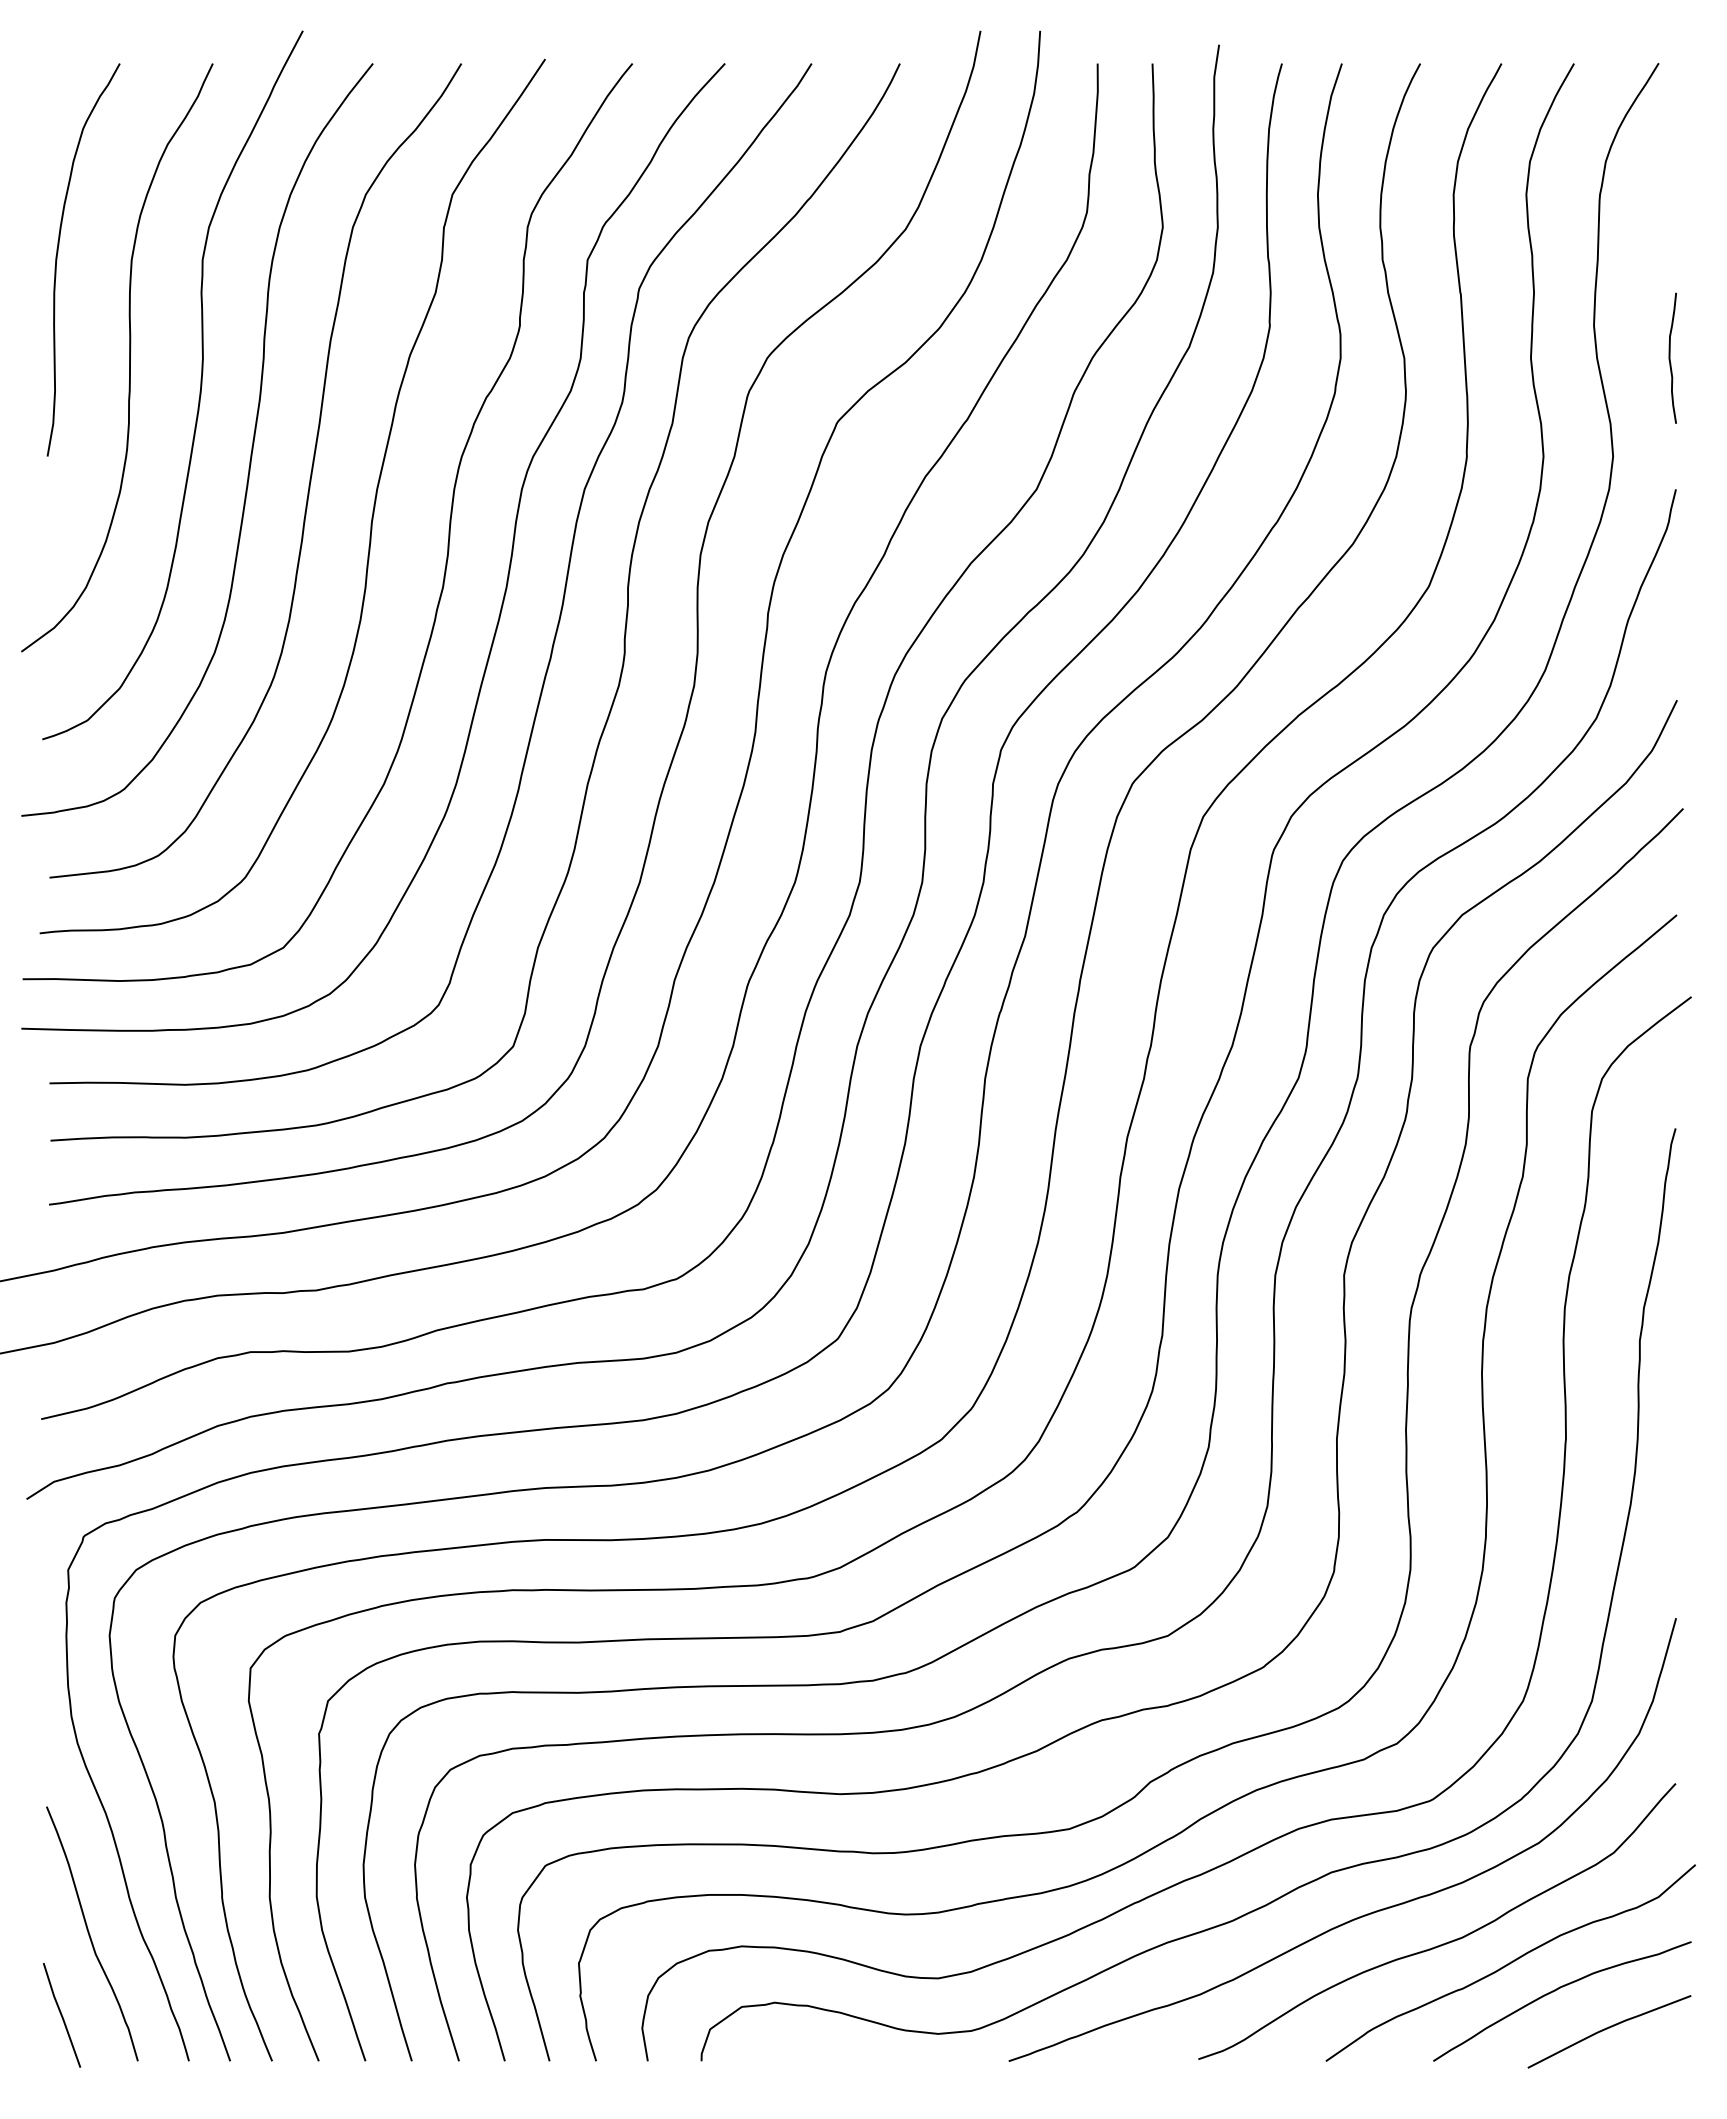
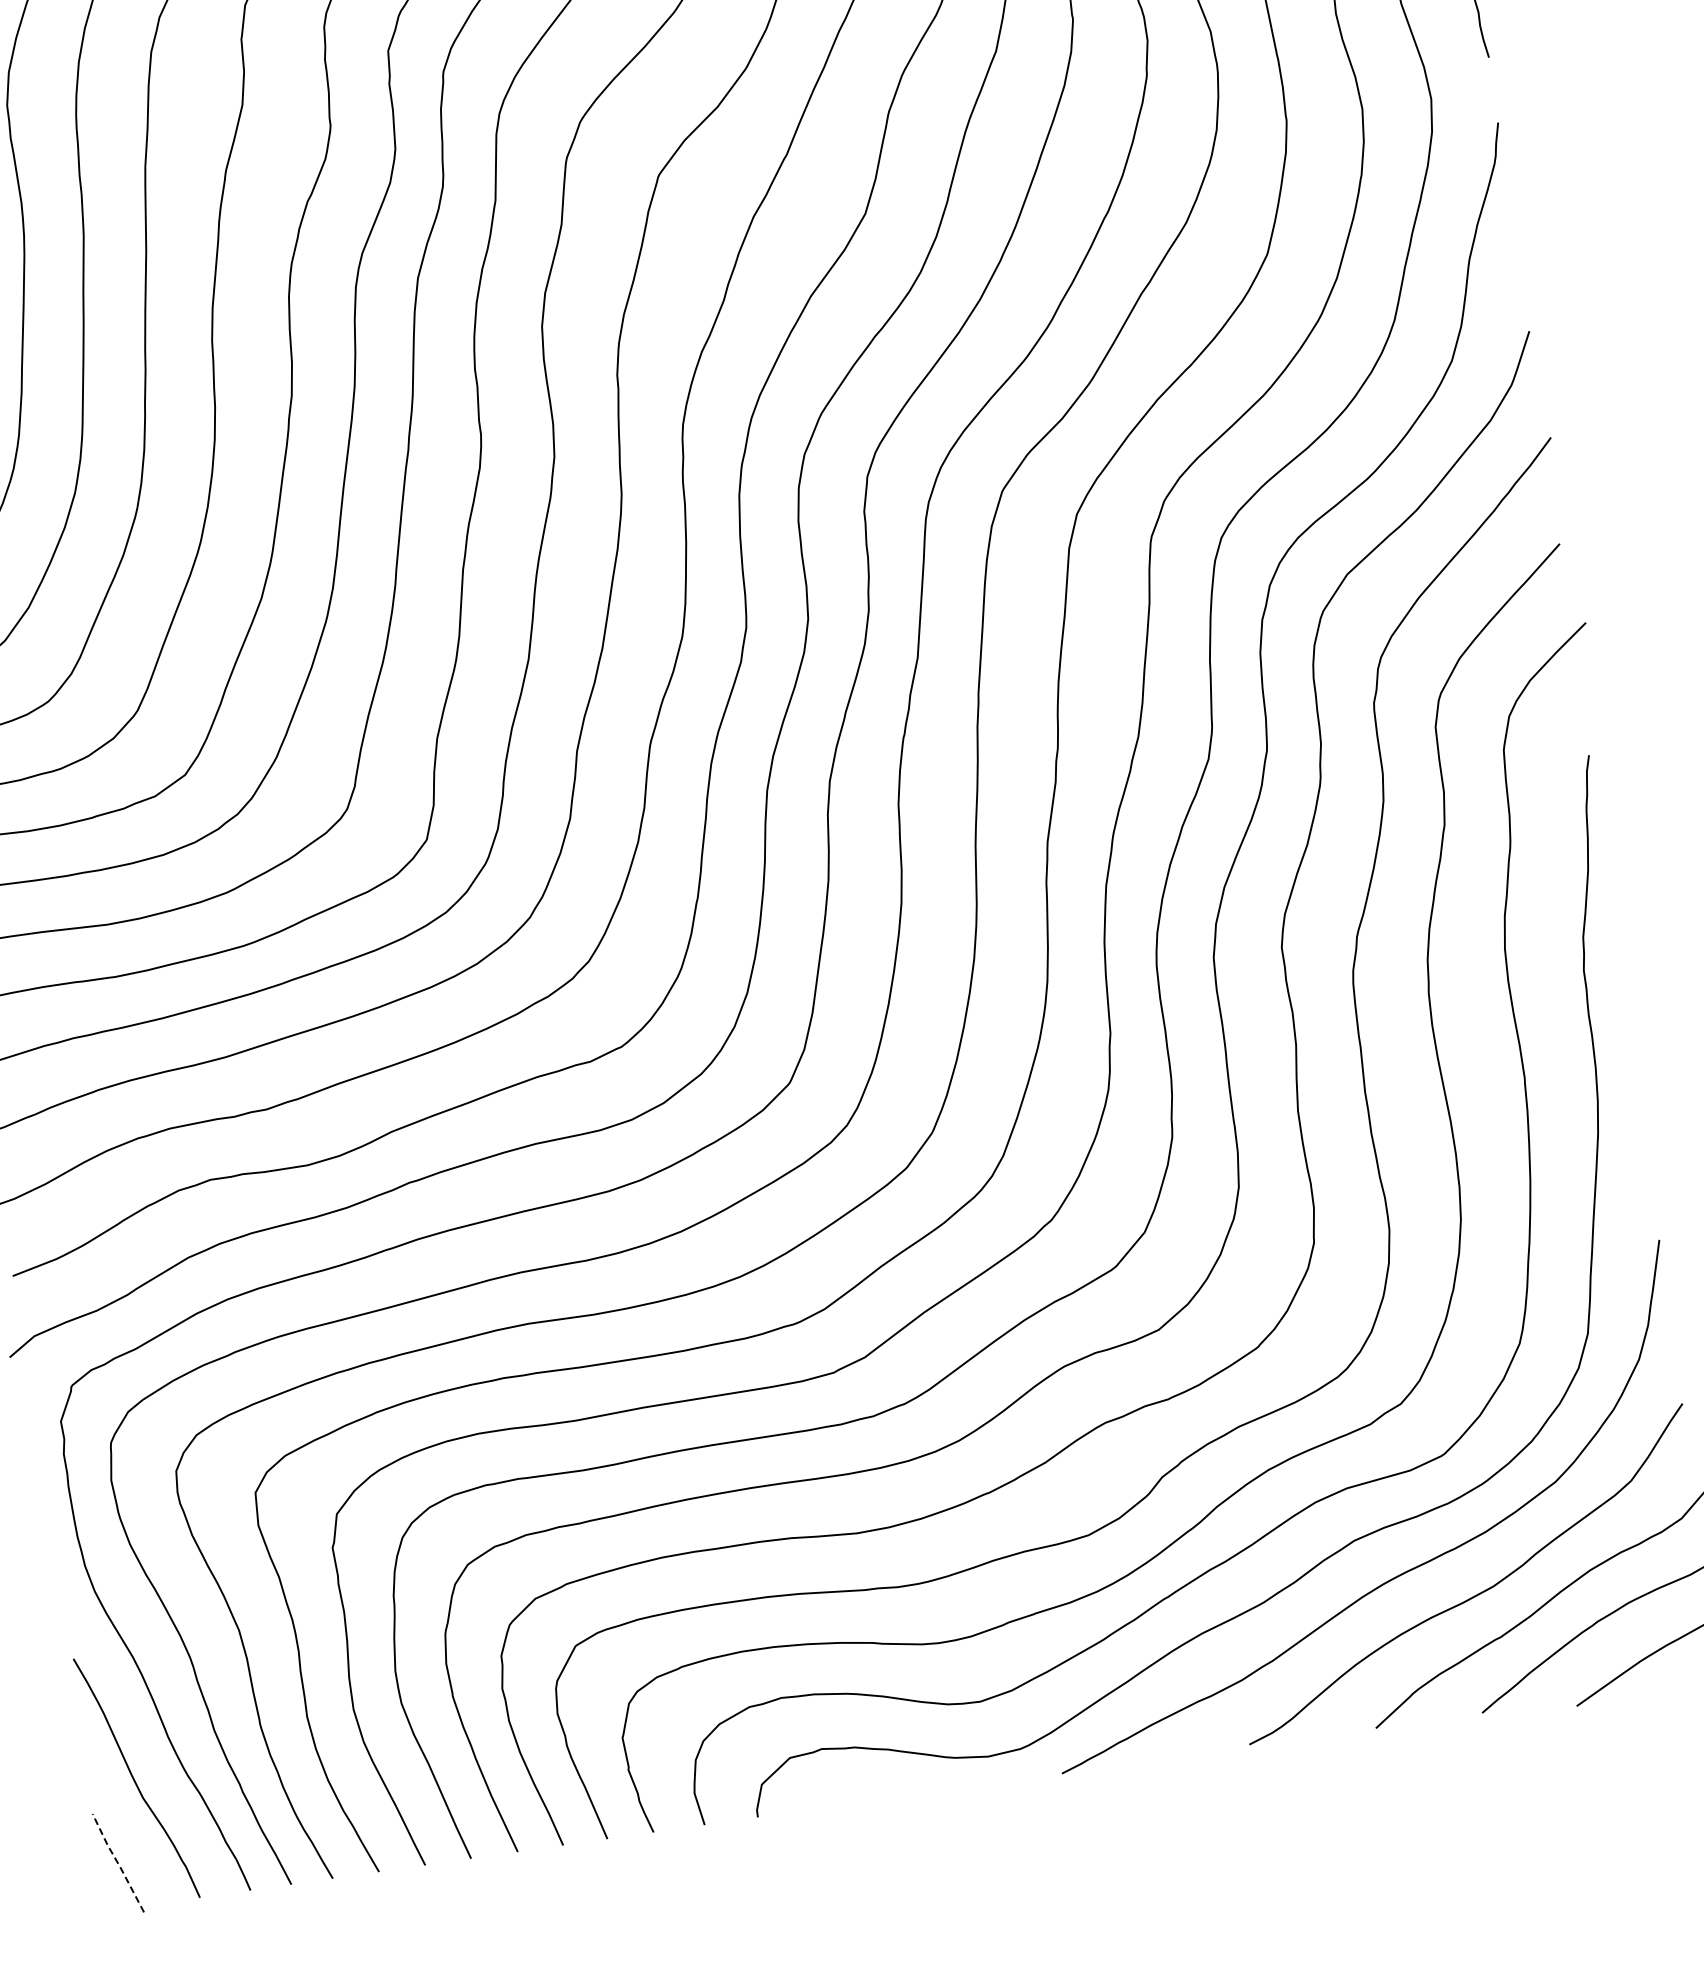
line: (61, 2015) -> (117, 1863), solid -> dashed

